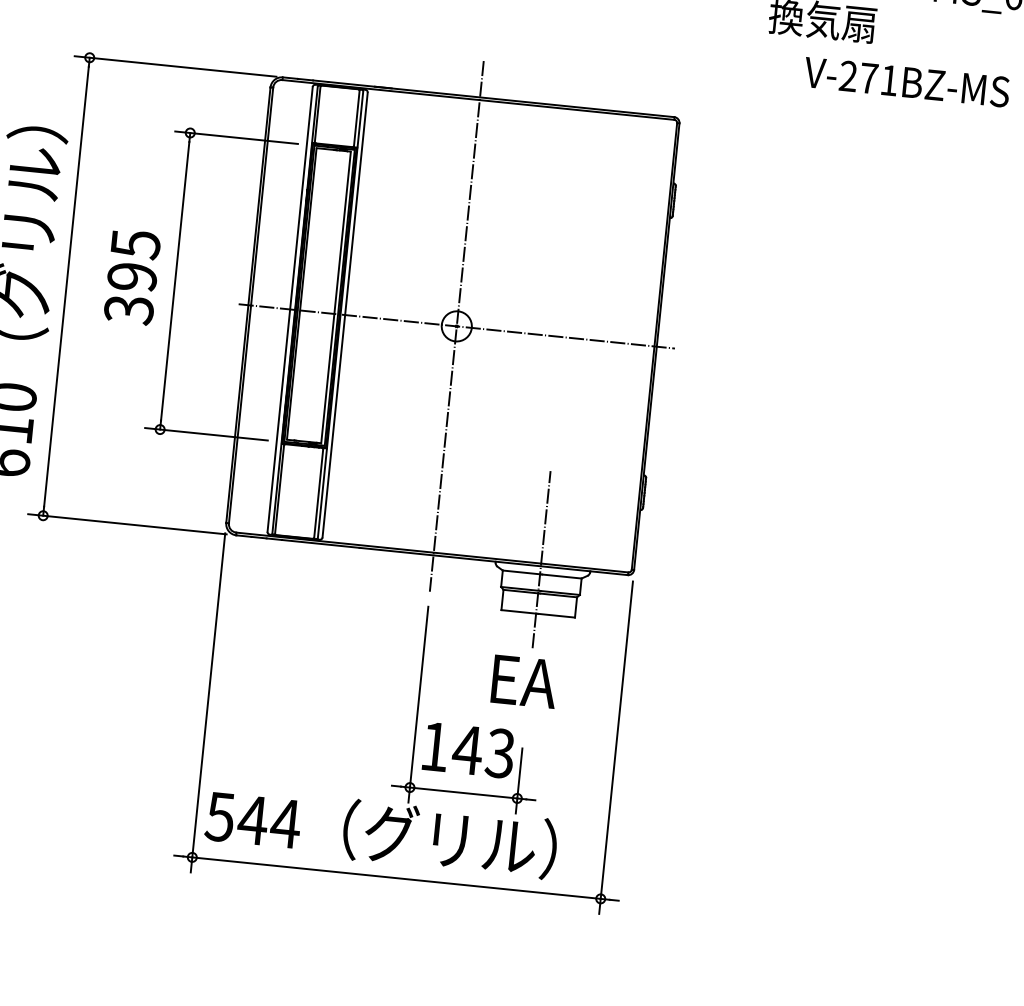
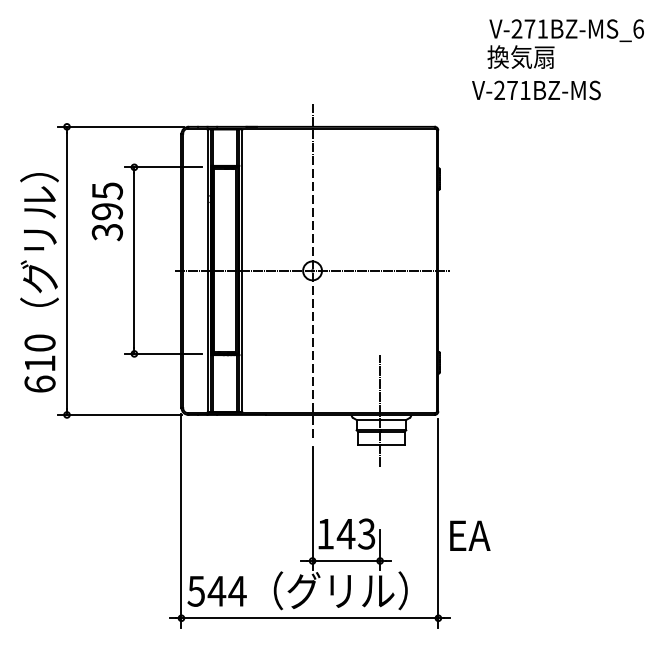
text: (907, 82) -> (536, 90), moved
text: (130, 276) -> (106, 211), moved
text: (525, 681) -> (470, 535), moved

